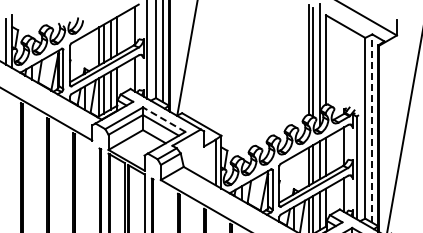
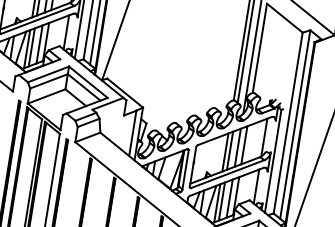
line: (164, 119) -> (88, 82), dashed -> solid
line: (372, 128) -> (295, 124), dashed -> solid

